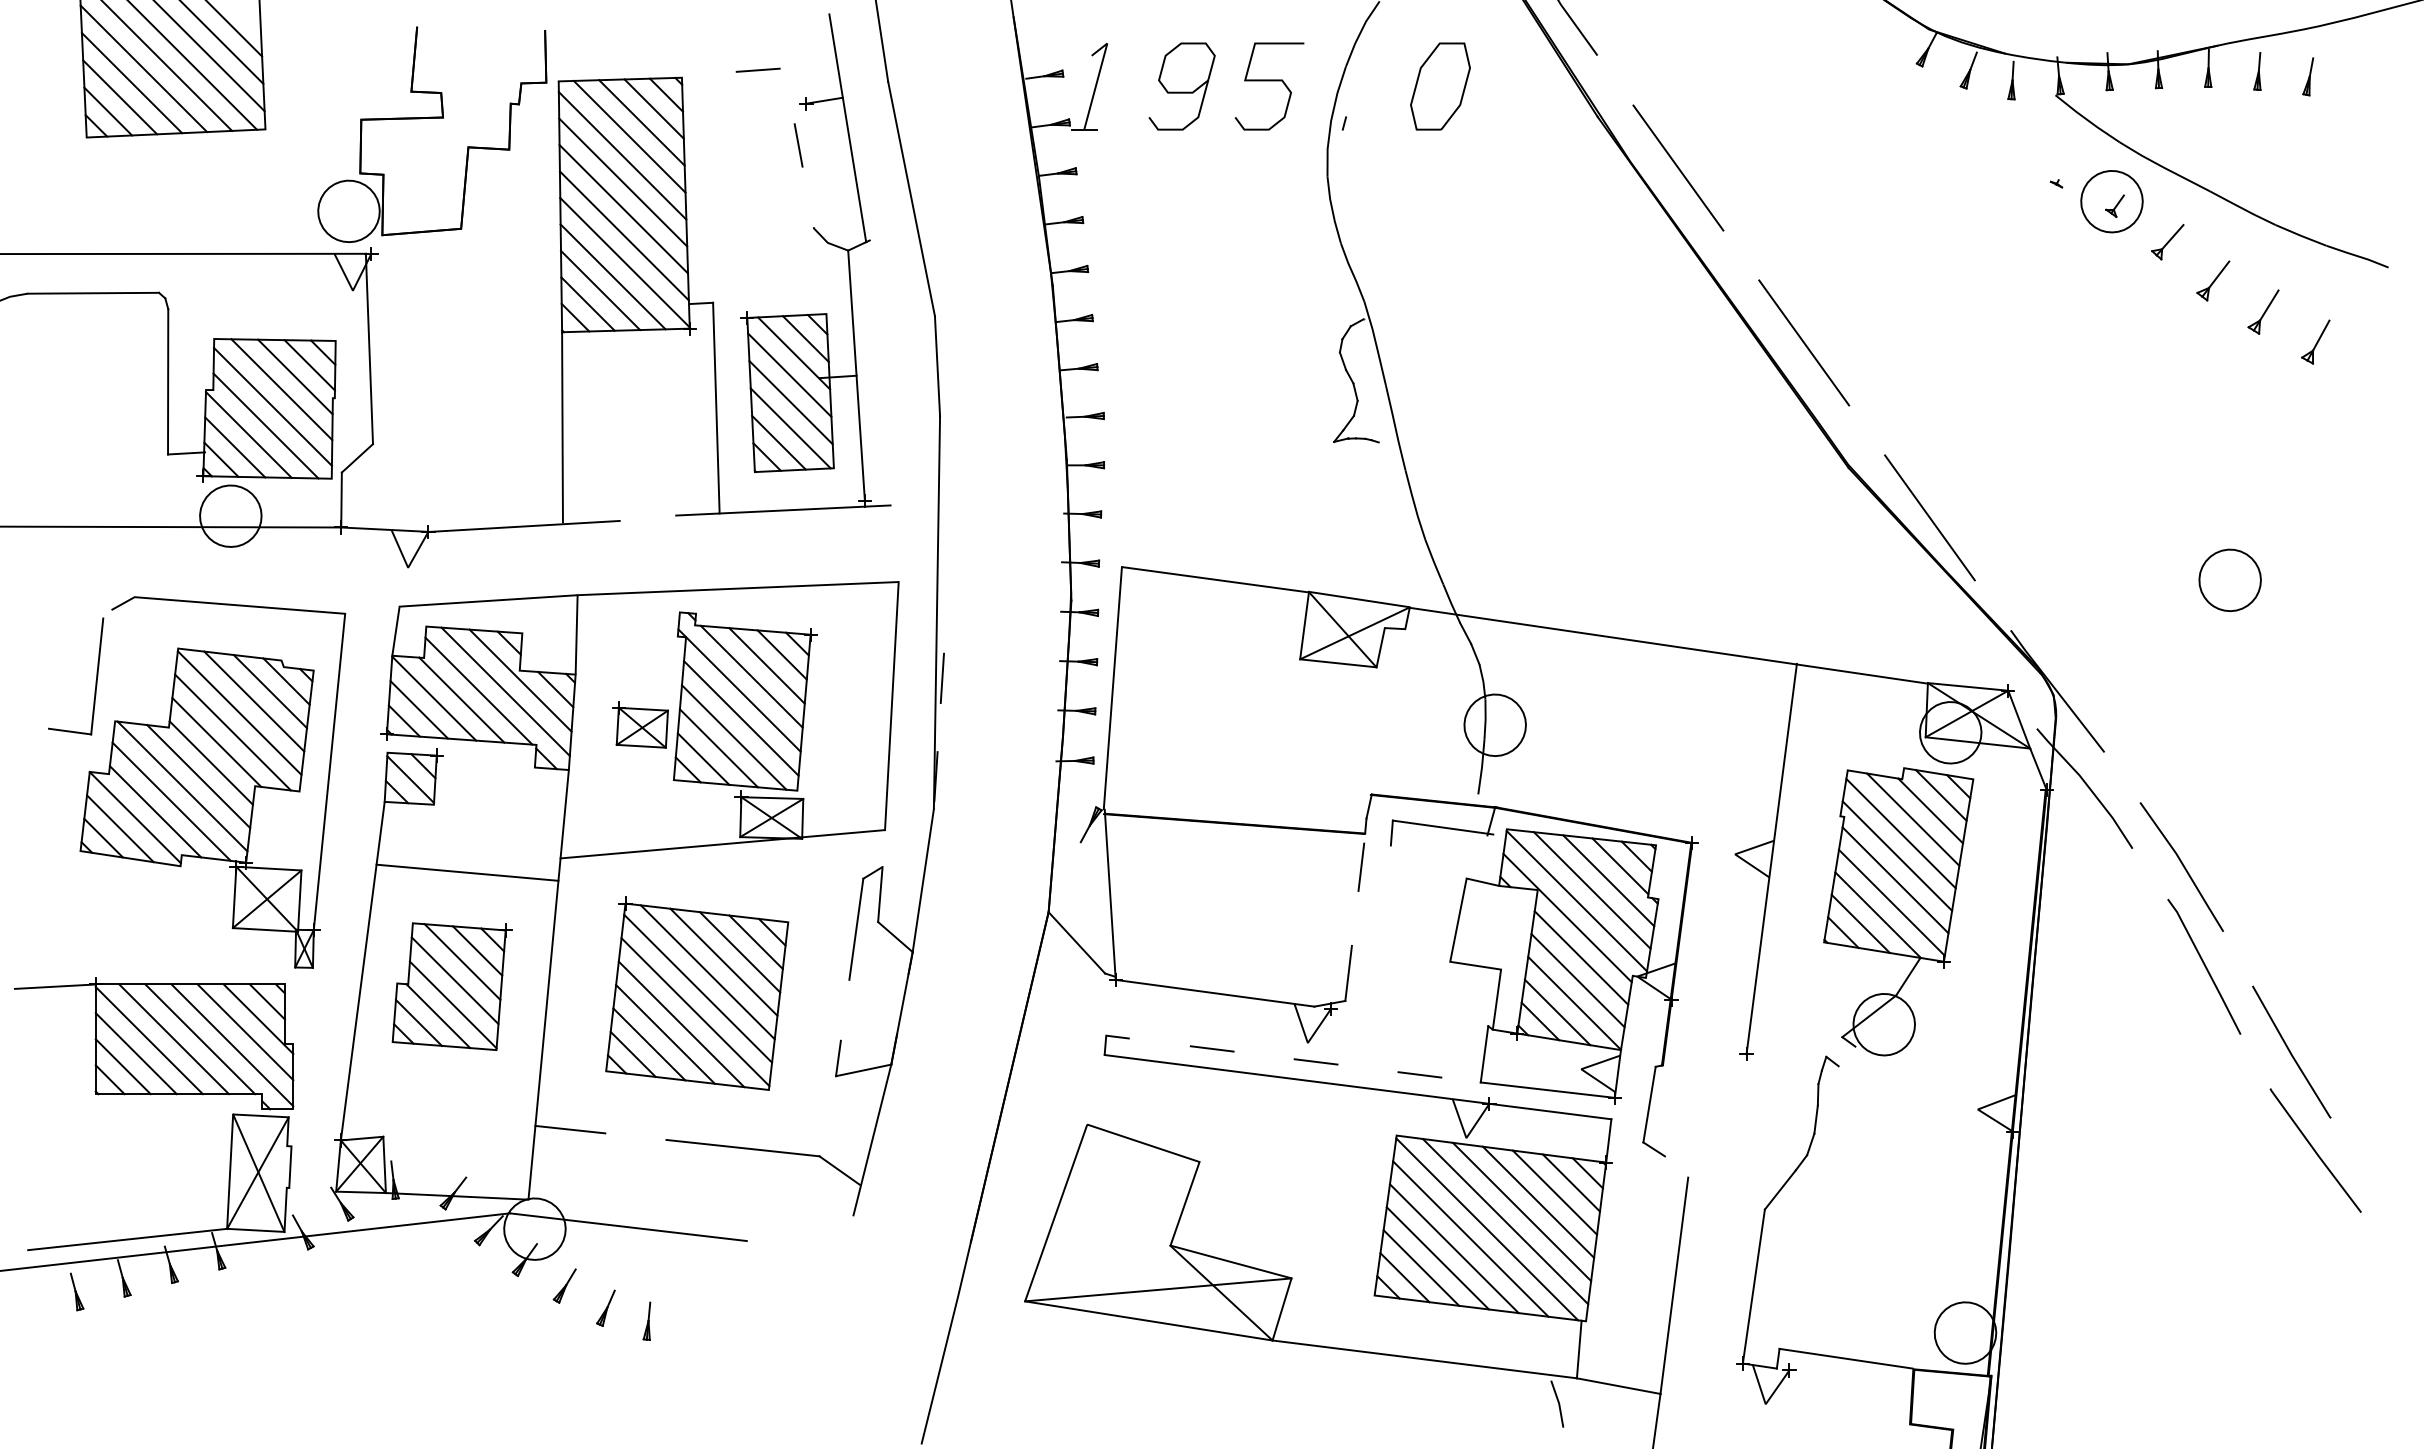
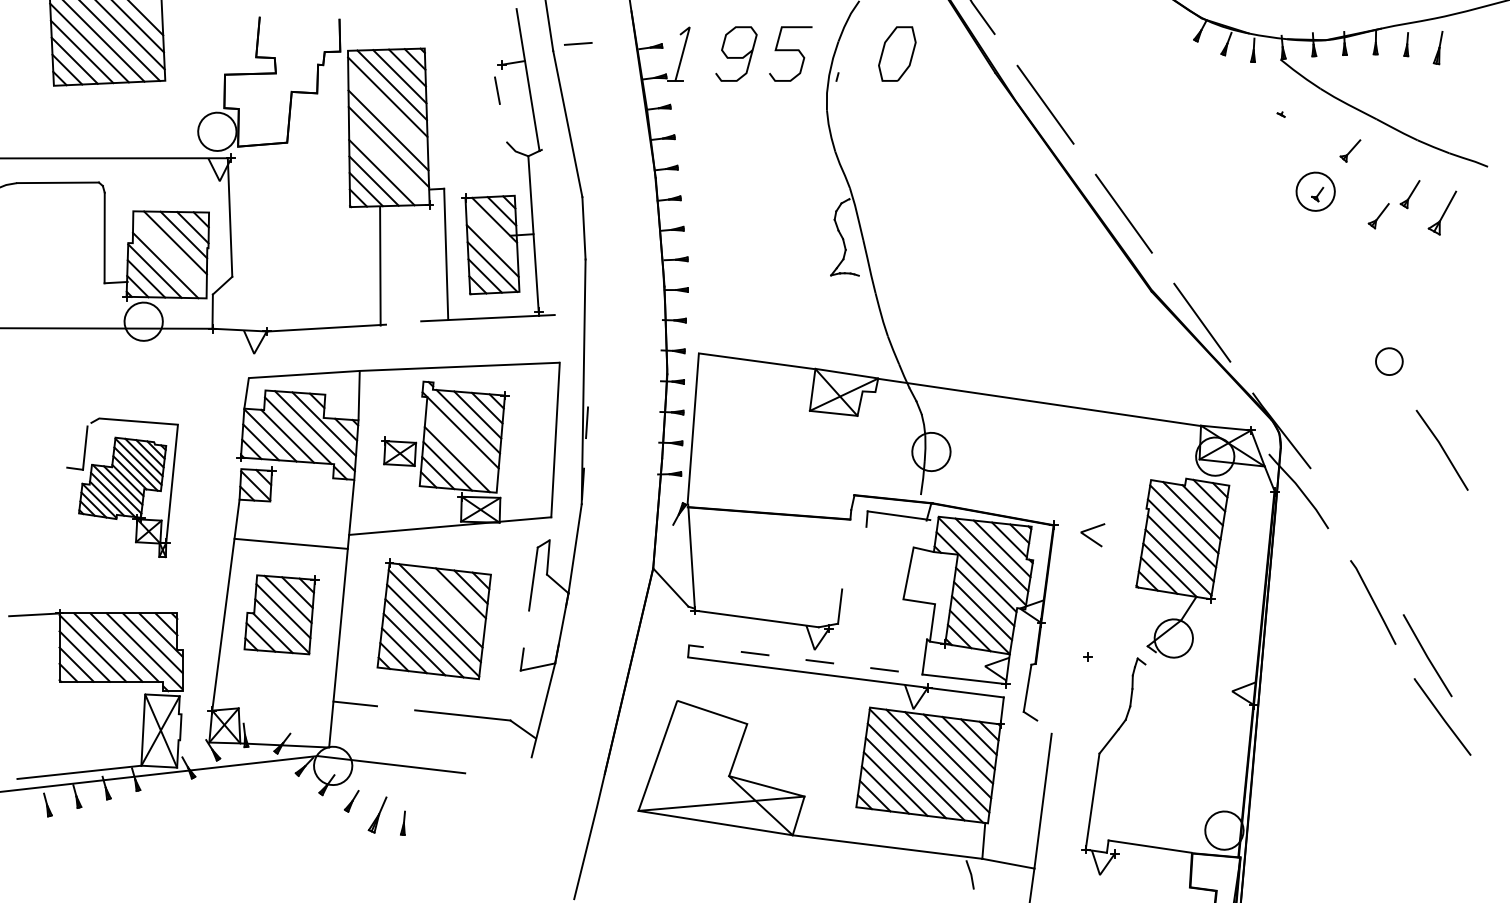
line: (758, 69) -> (578, 43), moved
part: (2307, 76) -> (1437, 47), size x1.4
line: (623, 181) -> (388, 113), removed
part: (2111, 201) -> (1315, 191), moved
line: (623, 262) -> (388, 163), removed
part: (2212, 281) -> (1378, 216), moved
part: (2315, 342) -> (1442, 213), size x1.6
line: (789, 374) -> (491, 233), removed
line: (272, 406) -> (169, 253), removed
line: (562, 427) -> (380, 266), moved
part: (2230, 580) -> (1389, 361), size x0.7
line: (740, 718) -> (461, 447), removed
part: (196, 782) -> (122, 487), size x0.6
line: (1771, 857) -> (1103, 534), removed
line: (1360, 867) -> (847, 540), removed
line: (2182, 867) -> (1442, 450), moved
line: (723, 962) -> (450, 599), removed
part: (604, 1308) -> (376, 815), size x1.6

